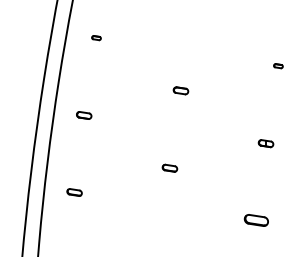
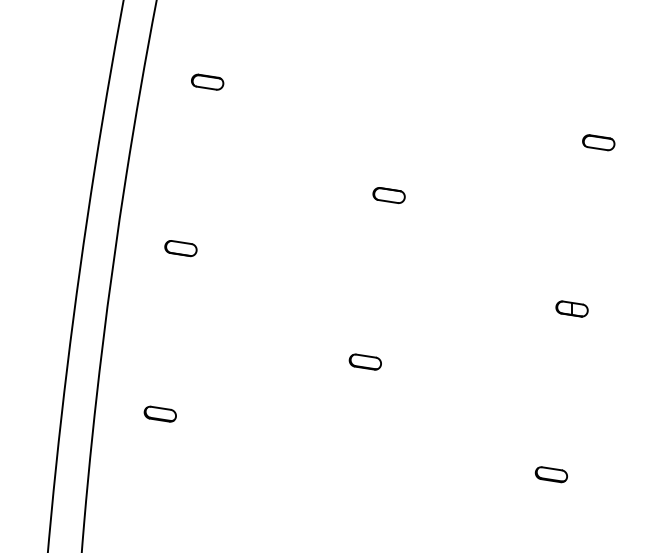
part: (96, 37) -> (207, 80), size x1.67
part: (278, 65) -> (598, 141), size x1.67
part: (256, 220) -> (551, 474), size x0.62

